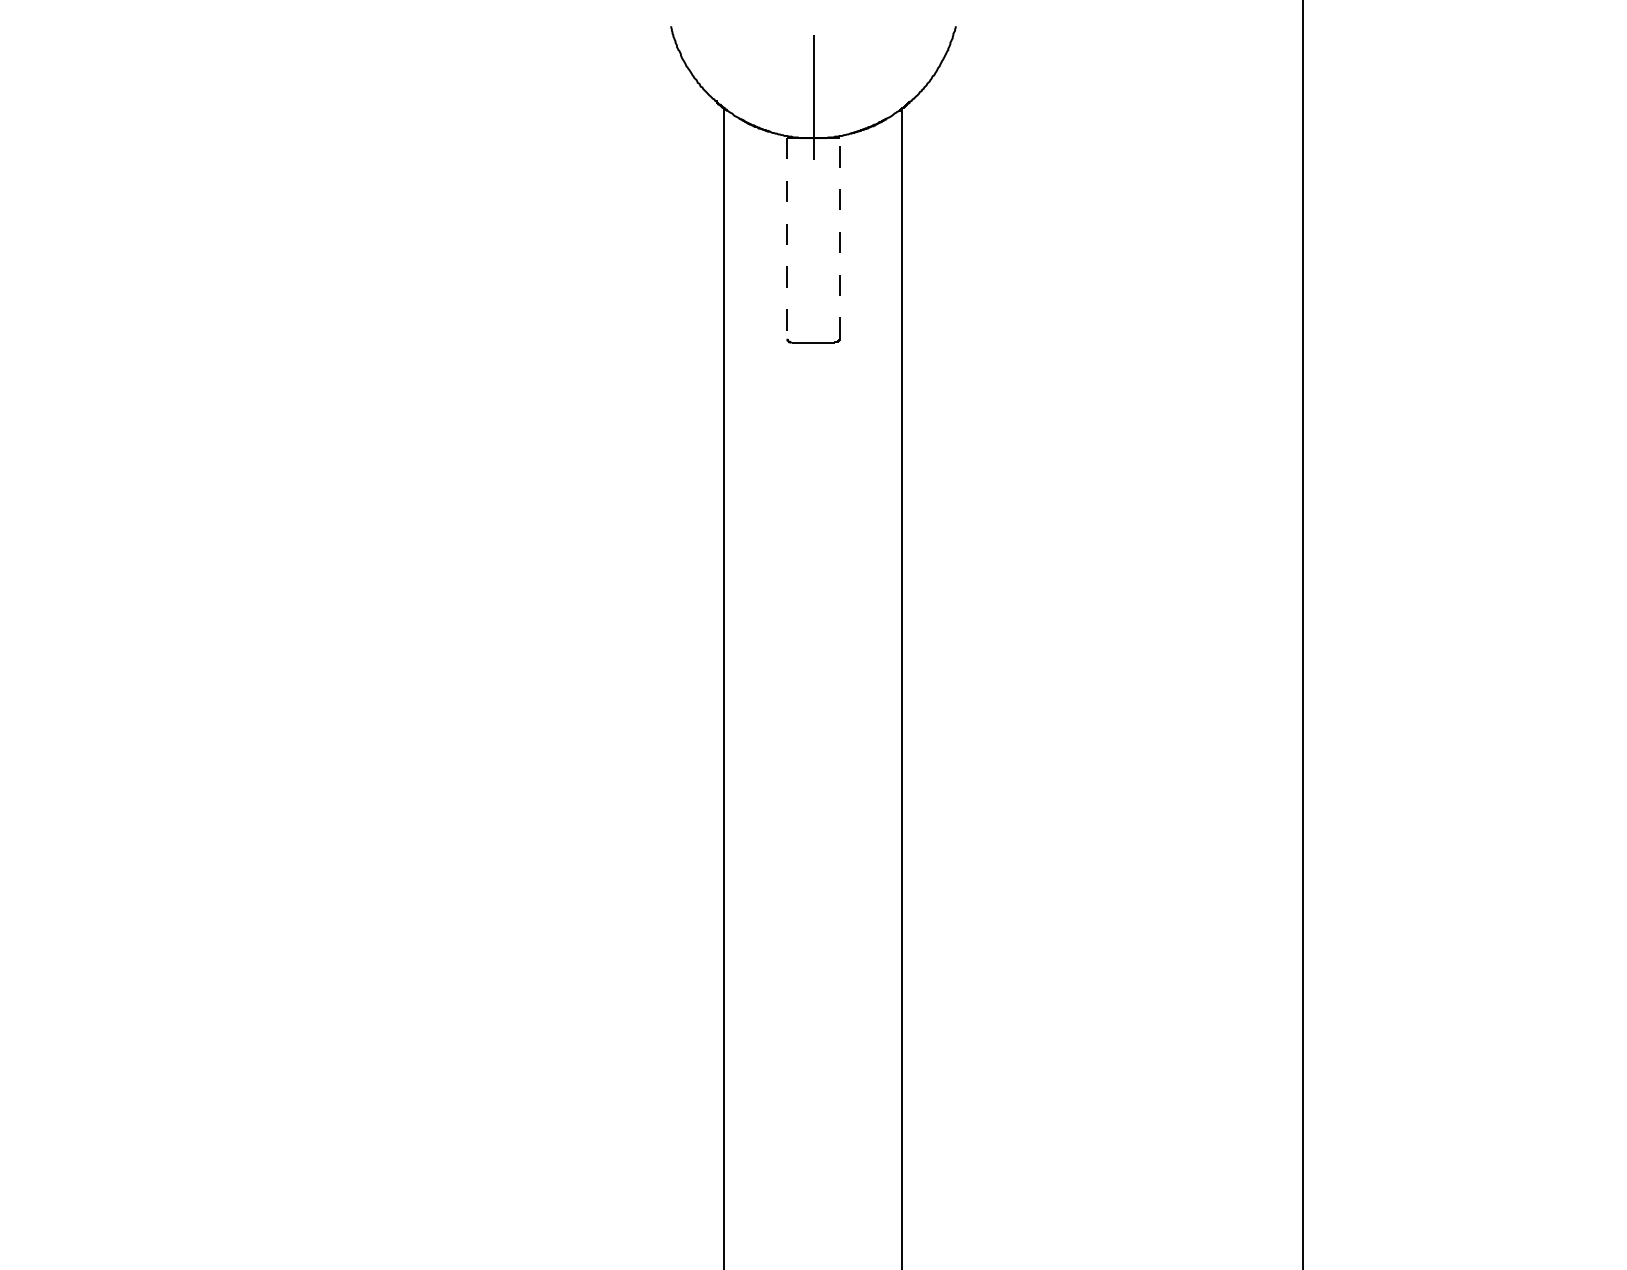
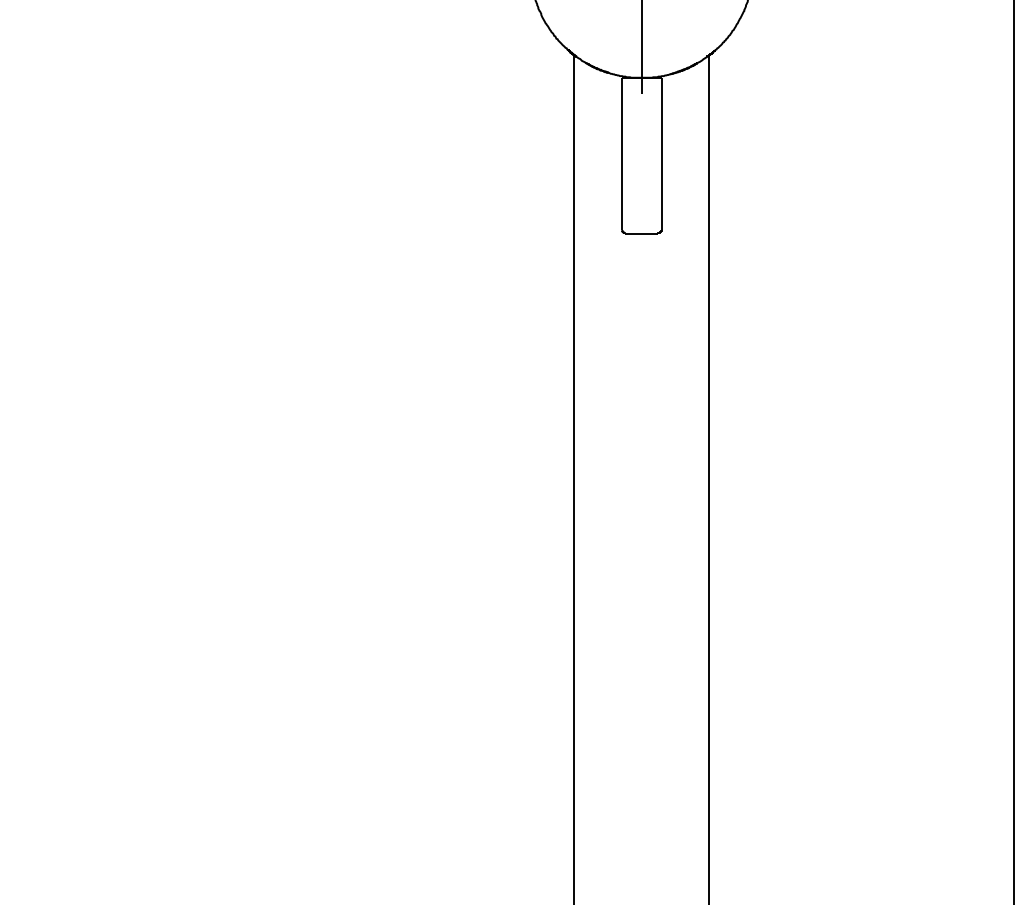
line: (839, 237) -> (661, 153), dashed -> solid
line: (787, 238) -> (622, 154), dashed -> solid

